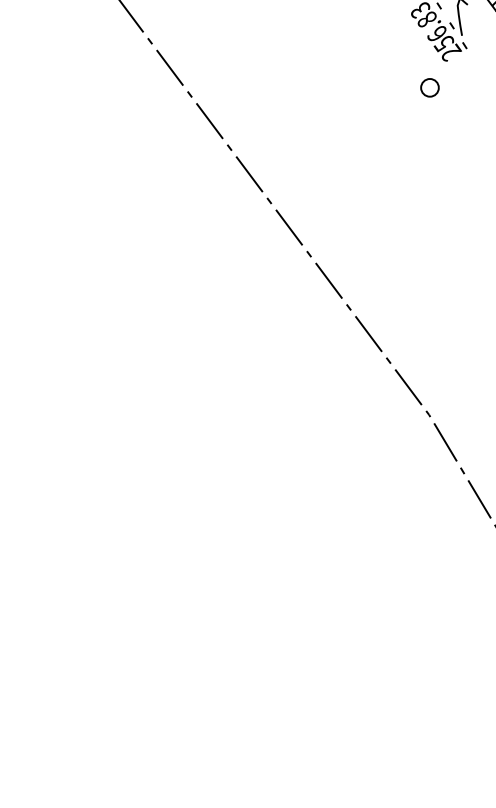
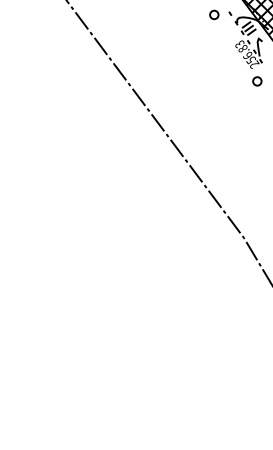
circle: (430, 88) -> (257, 81), moved

